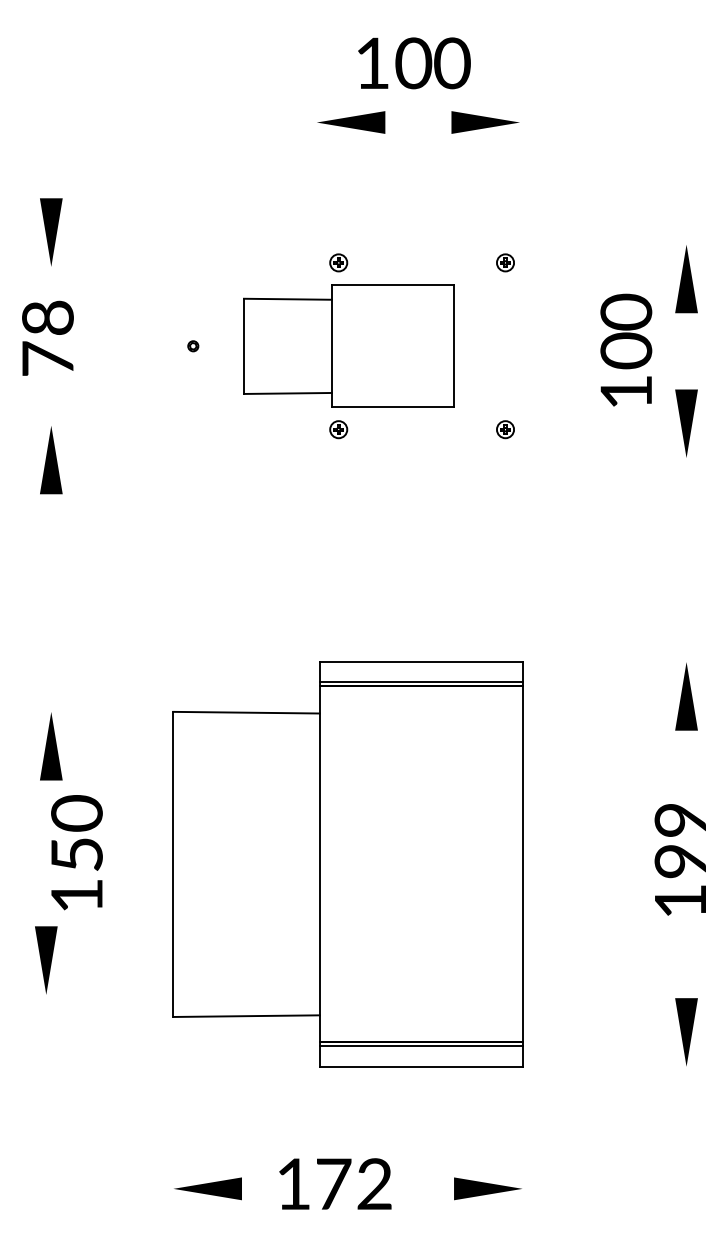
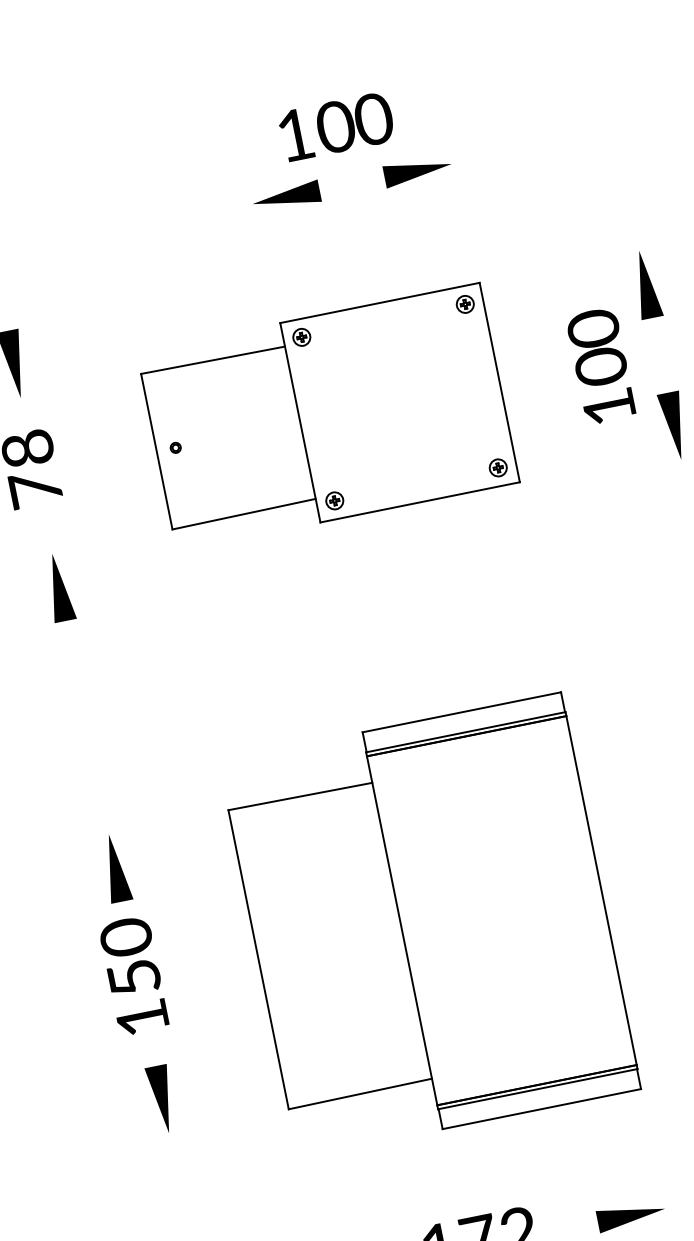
part: (348, 346) -> (327, 417), size x1.67
text: (76, 852) -> (133, 975), moved
part: (46, 960) -> (162, 1099), moved

